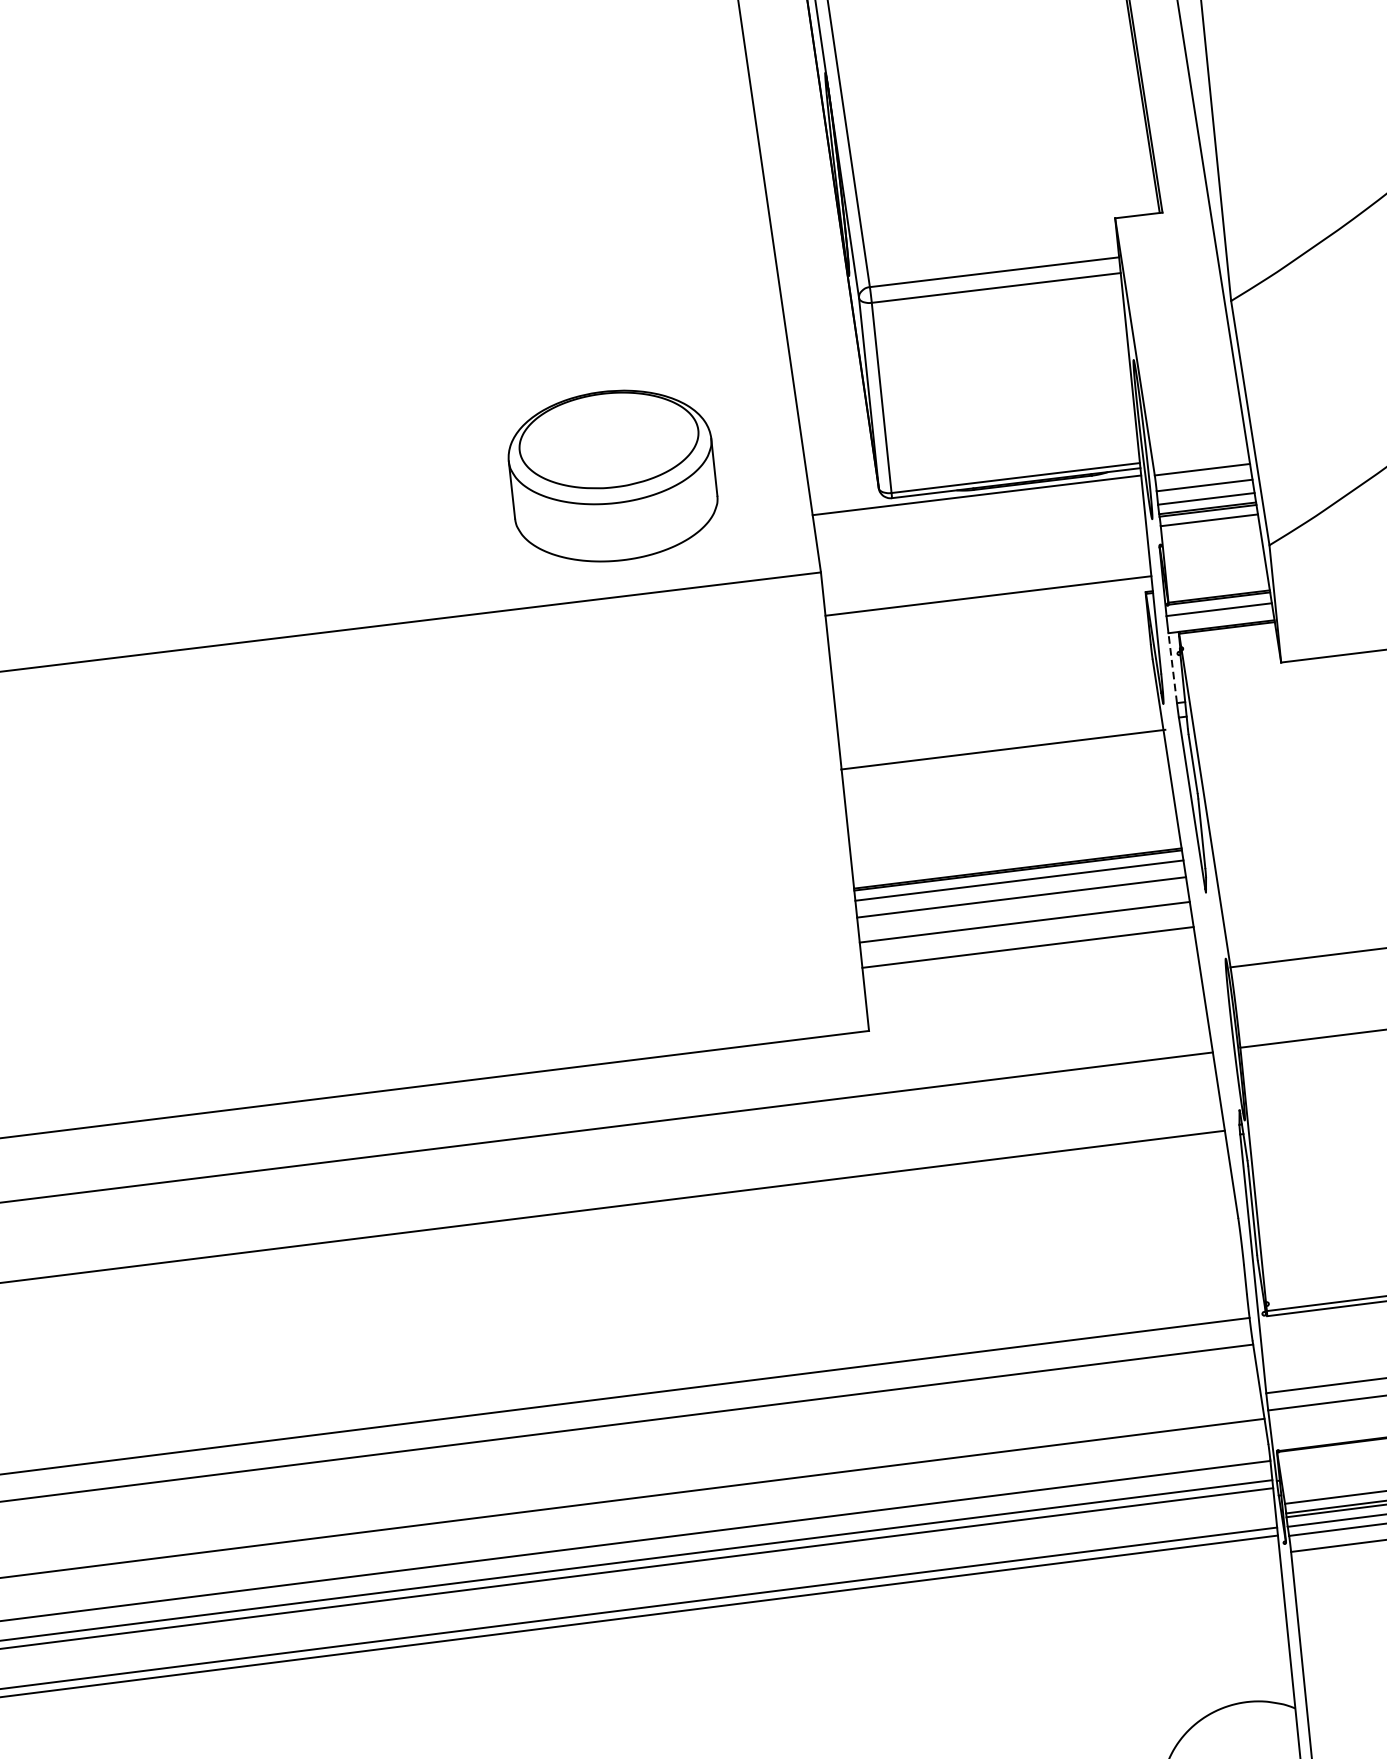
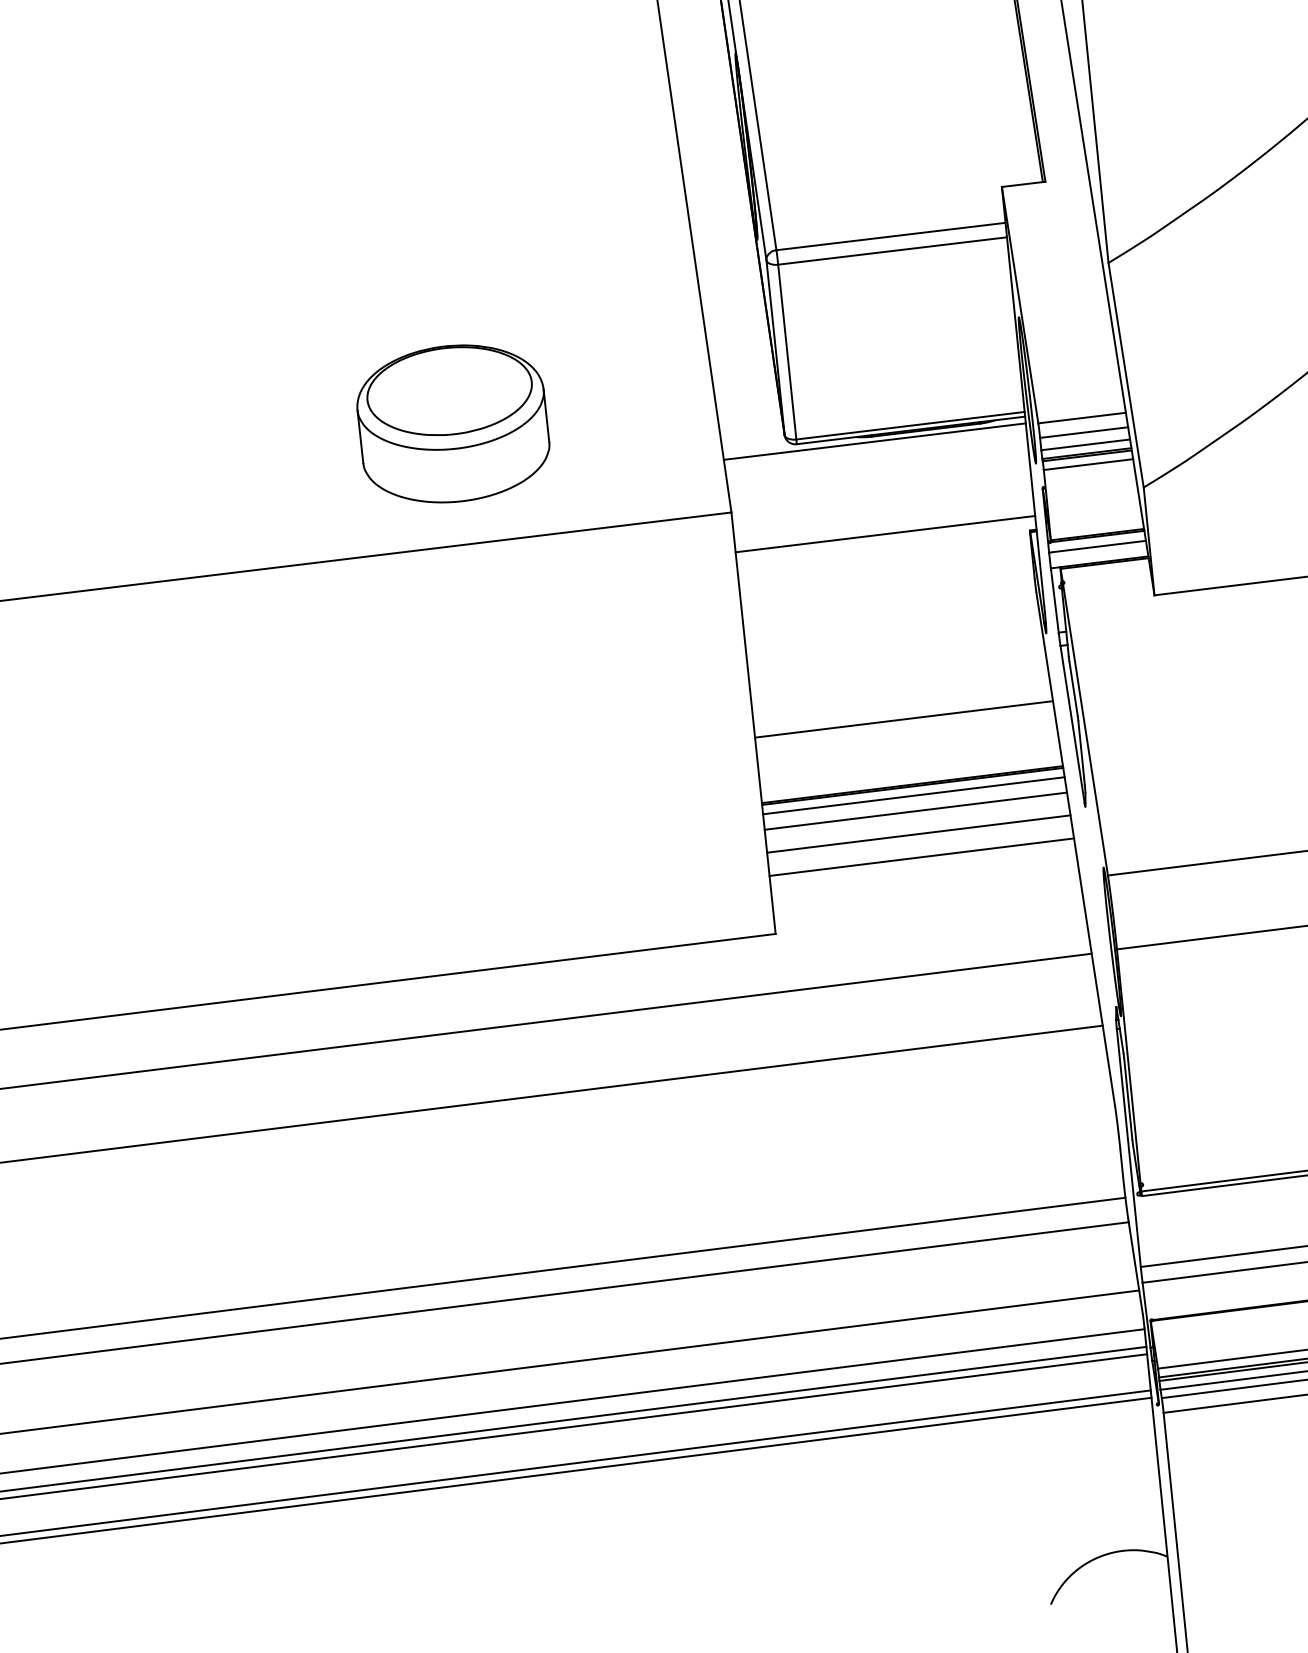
part: (613, 475) -> (453, 423), moved
line: (1172, 668) -> (1054, 600), dashed -> solid
line: (1003, 749) -> (904, 719), moved

